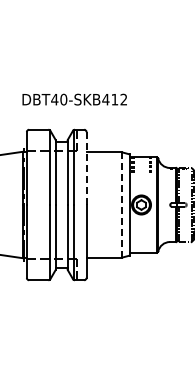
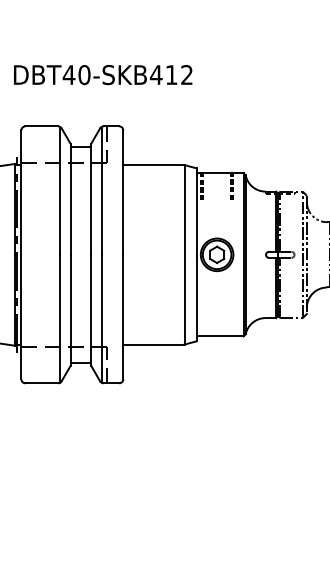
line: (86, 169) -> (123, 194), dashed -> solid
line: (122, 205) -> (184, 255), dashed -> solid

